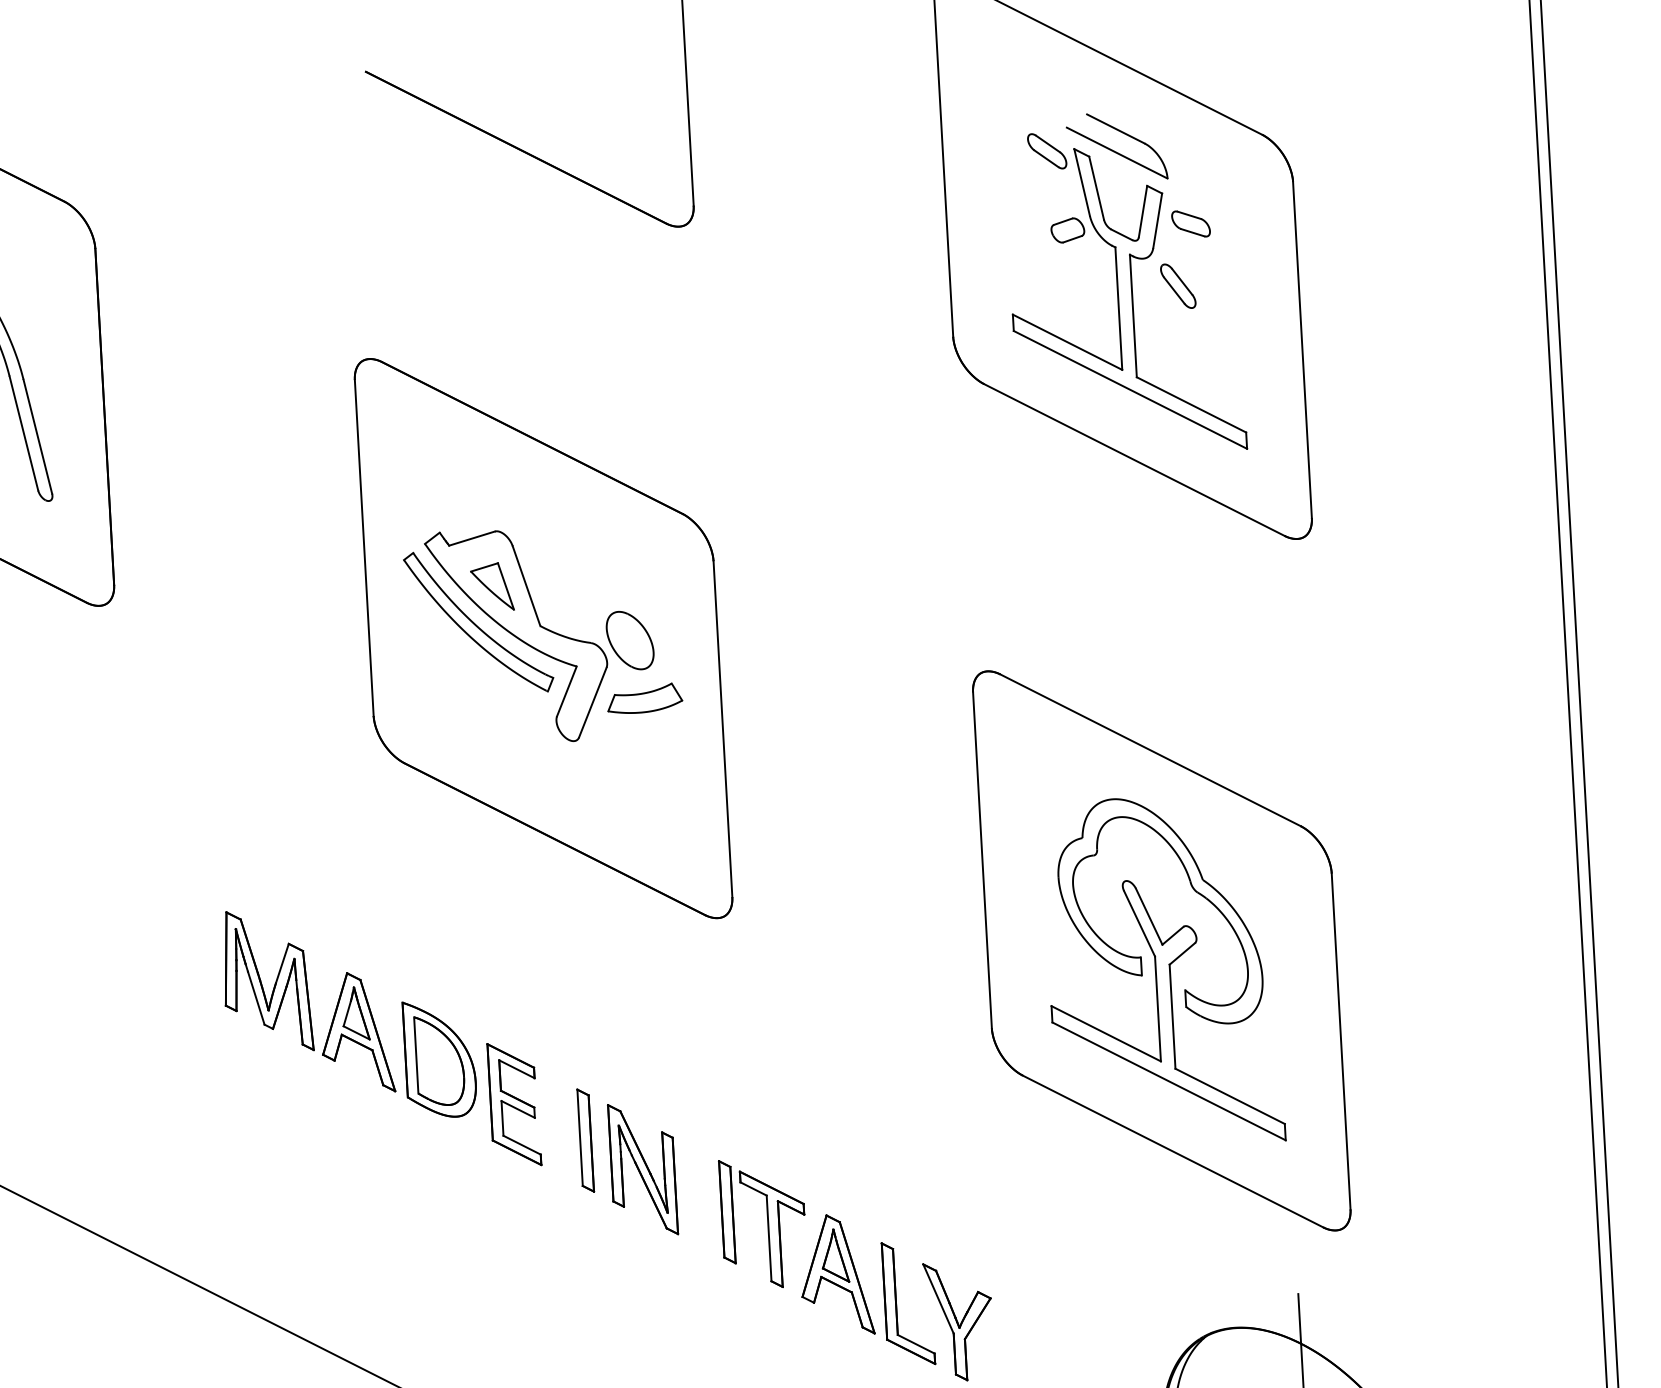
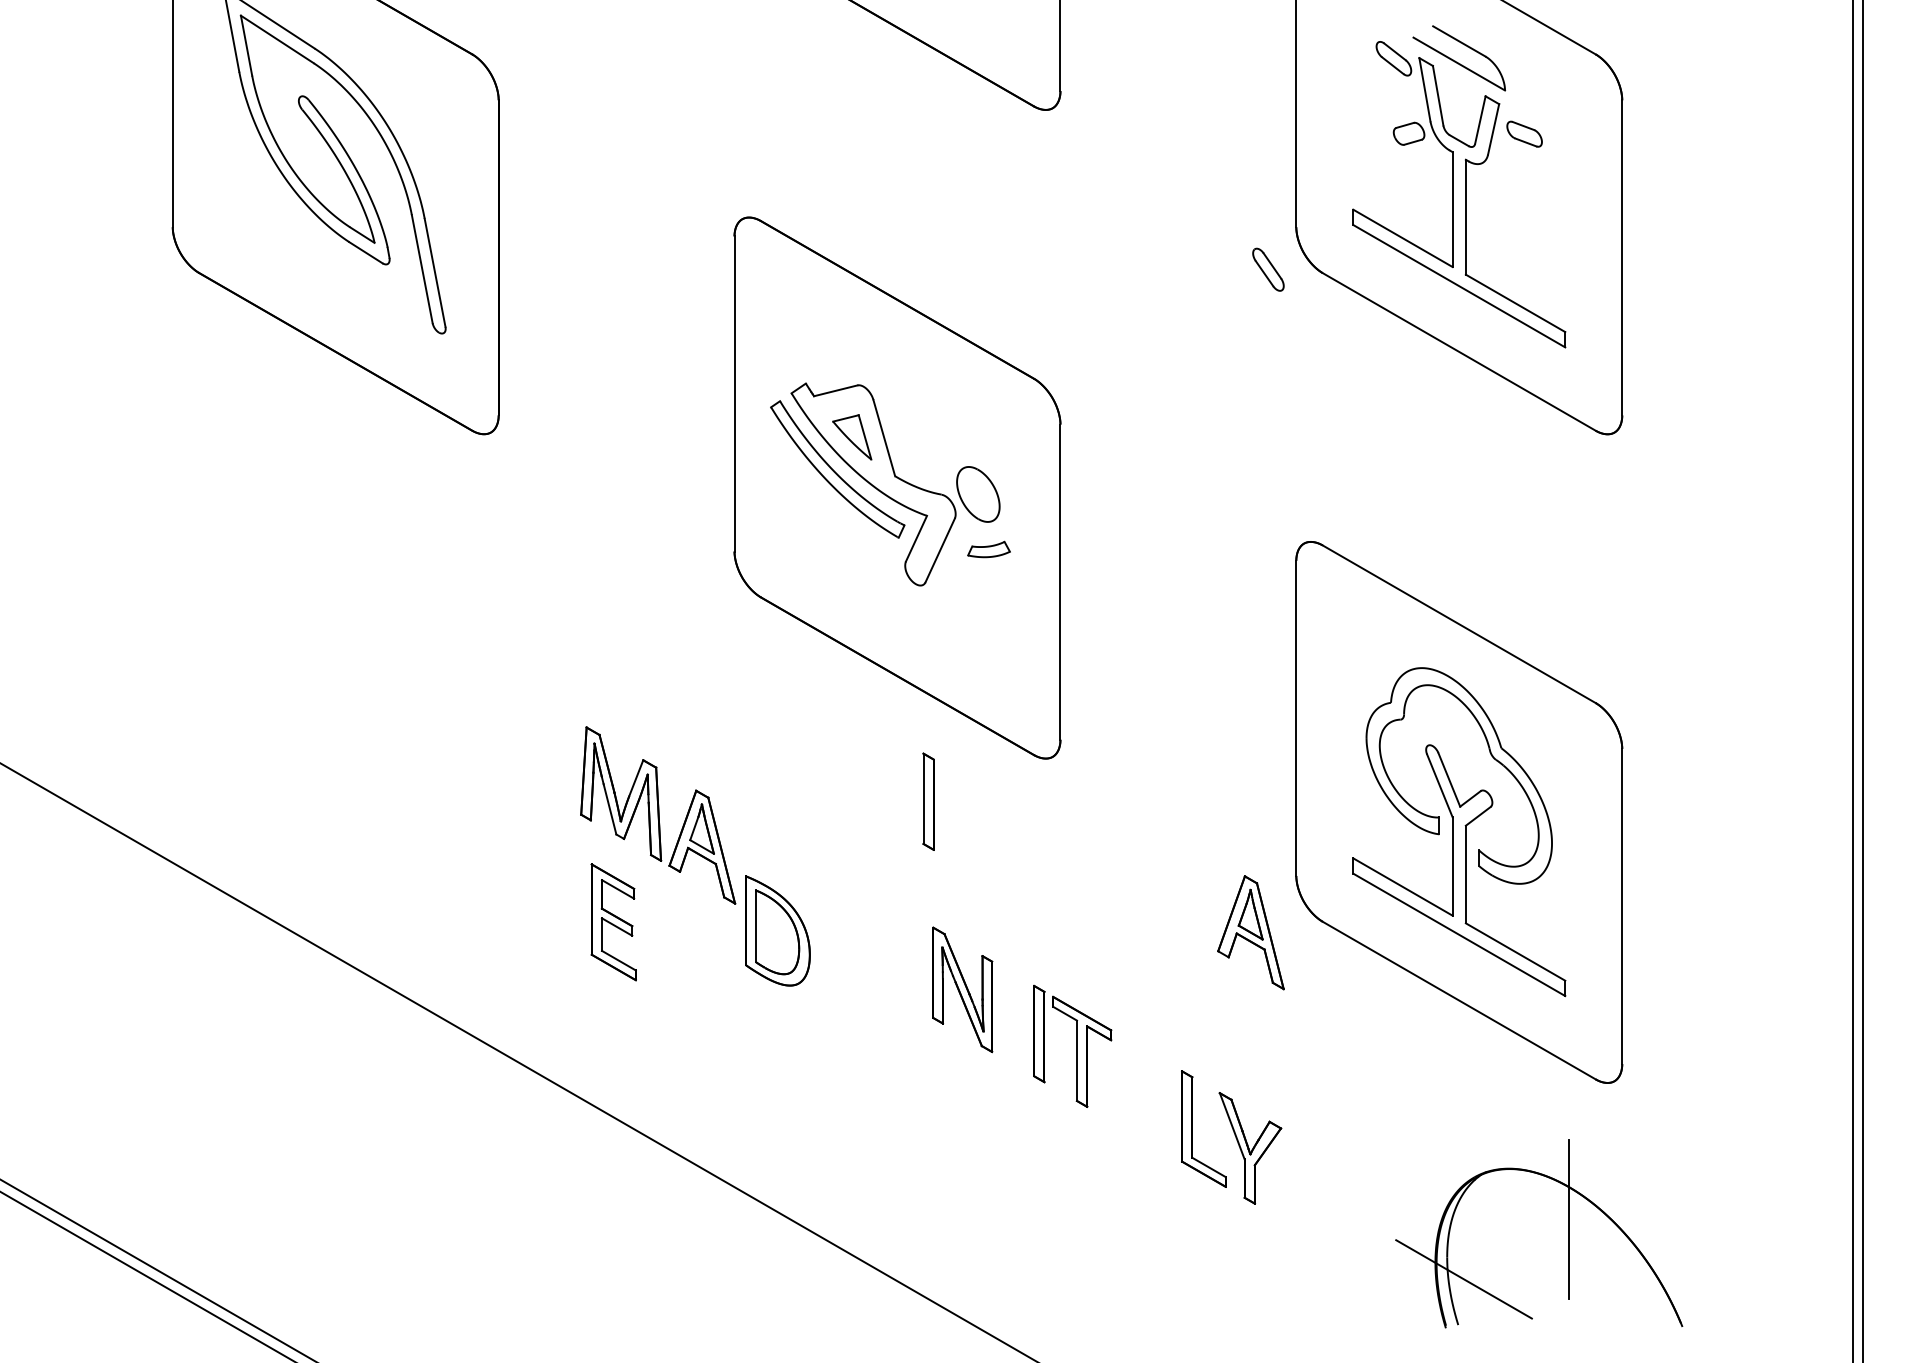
part: (1178, 285) -> (1268, 269), moved
part: (644, 698) -> (988, 549), size x0.6
part: (439, 1058) -> (777, 930), moved
part: (514, 1104) -> (613, 922), moved
part: (585, 1140) -> (928, 801), moved
part: (835, 1275) -> (1250, 932), moved

